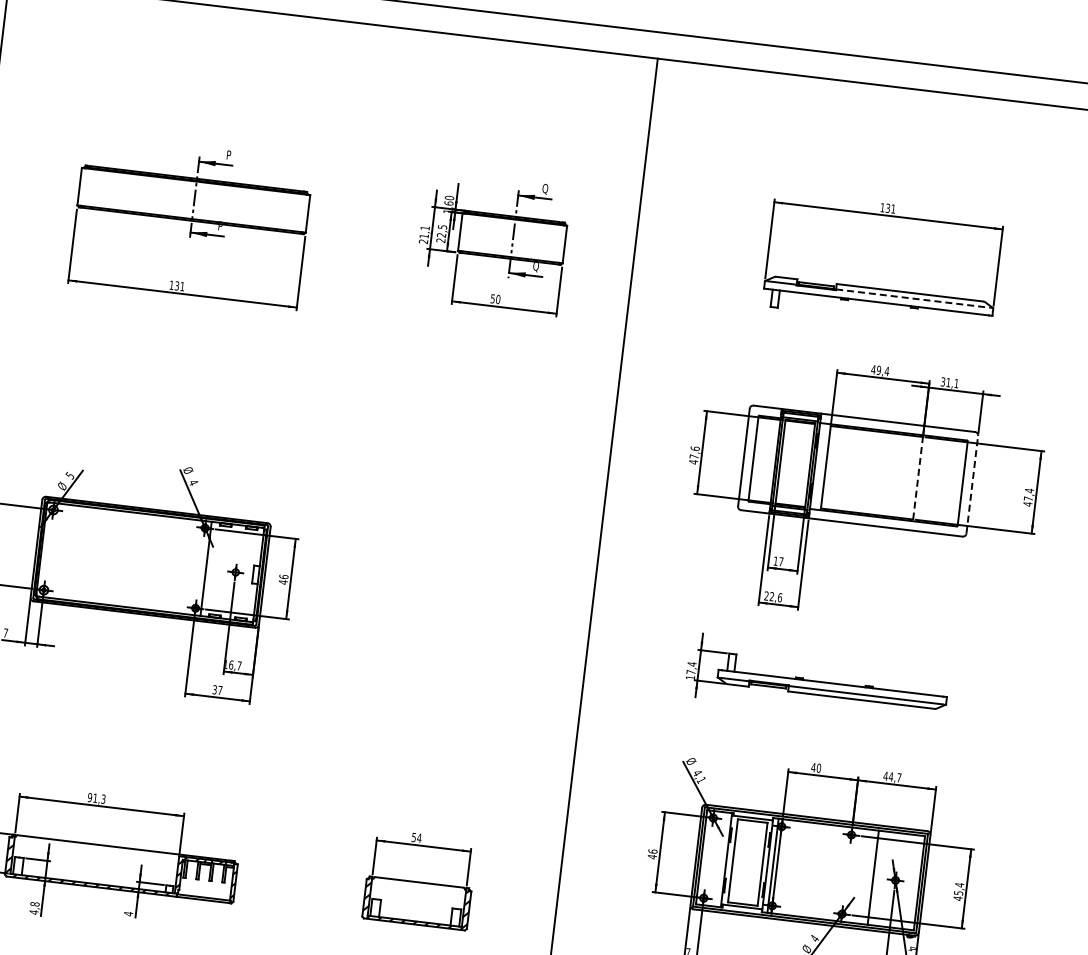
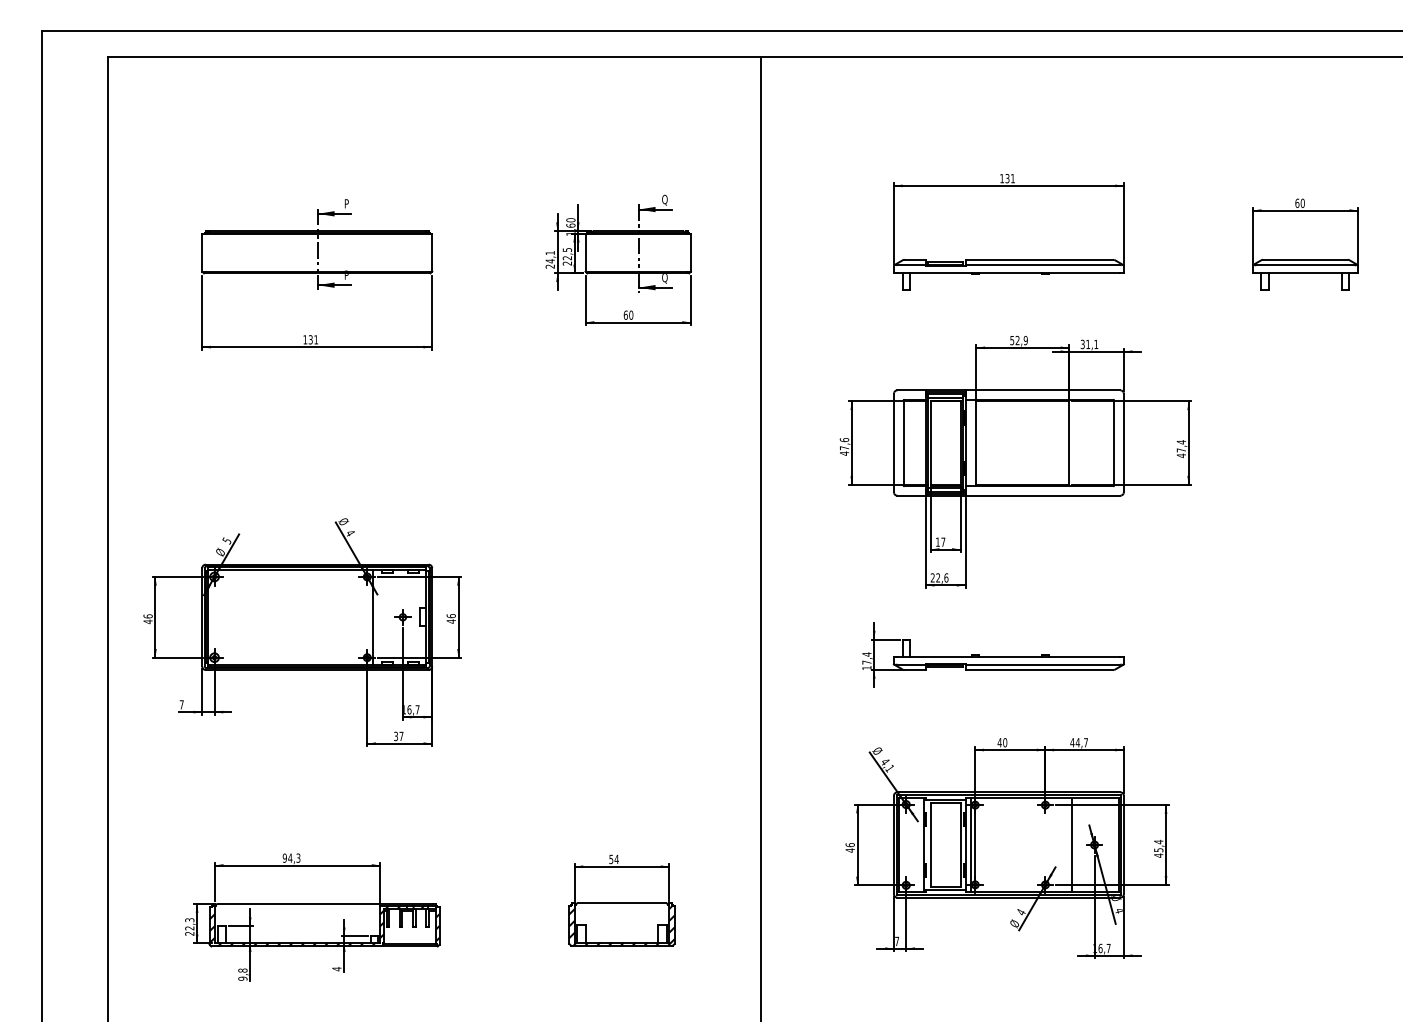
text: (423, 236) -> (549, 261), 21,1 -> 24,1
text: (492, 298) -> (625, 314), 50 -> 60
line: (913, 298) -> (1043, 265), dashed -> solid
text: (879, 370) -> (1018, 340), 49,4 -> 52,9
line: (918, 478) -> (1069, 443), dashed -> solid
line: (971, 484) -> (1123, 442), dashed -> solid
text: (95, 797) -> (290, 857), 91,3 -> 94,3
text: (33, 912) -> (242, 978), 4,8 -> 9,8

